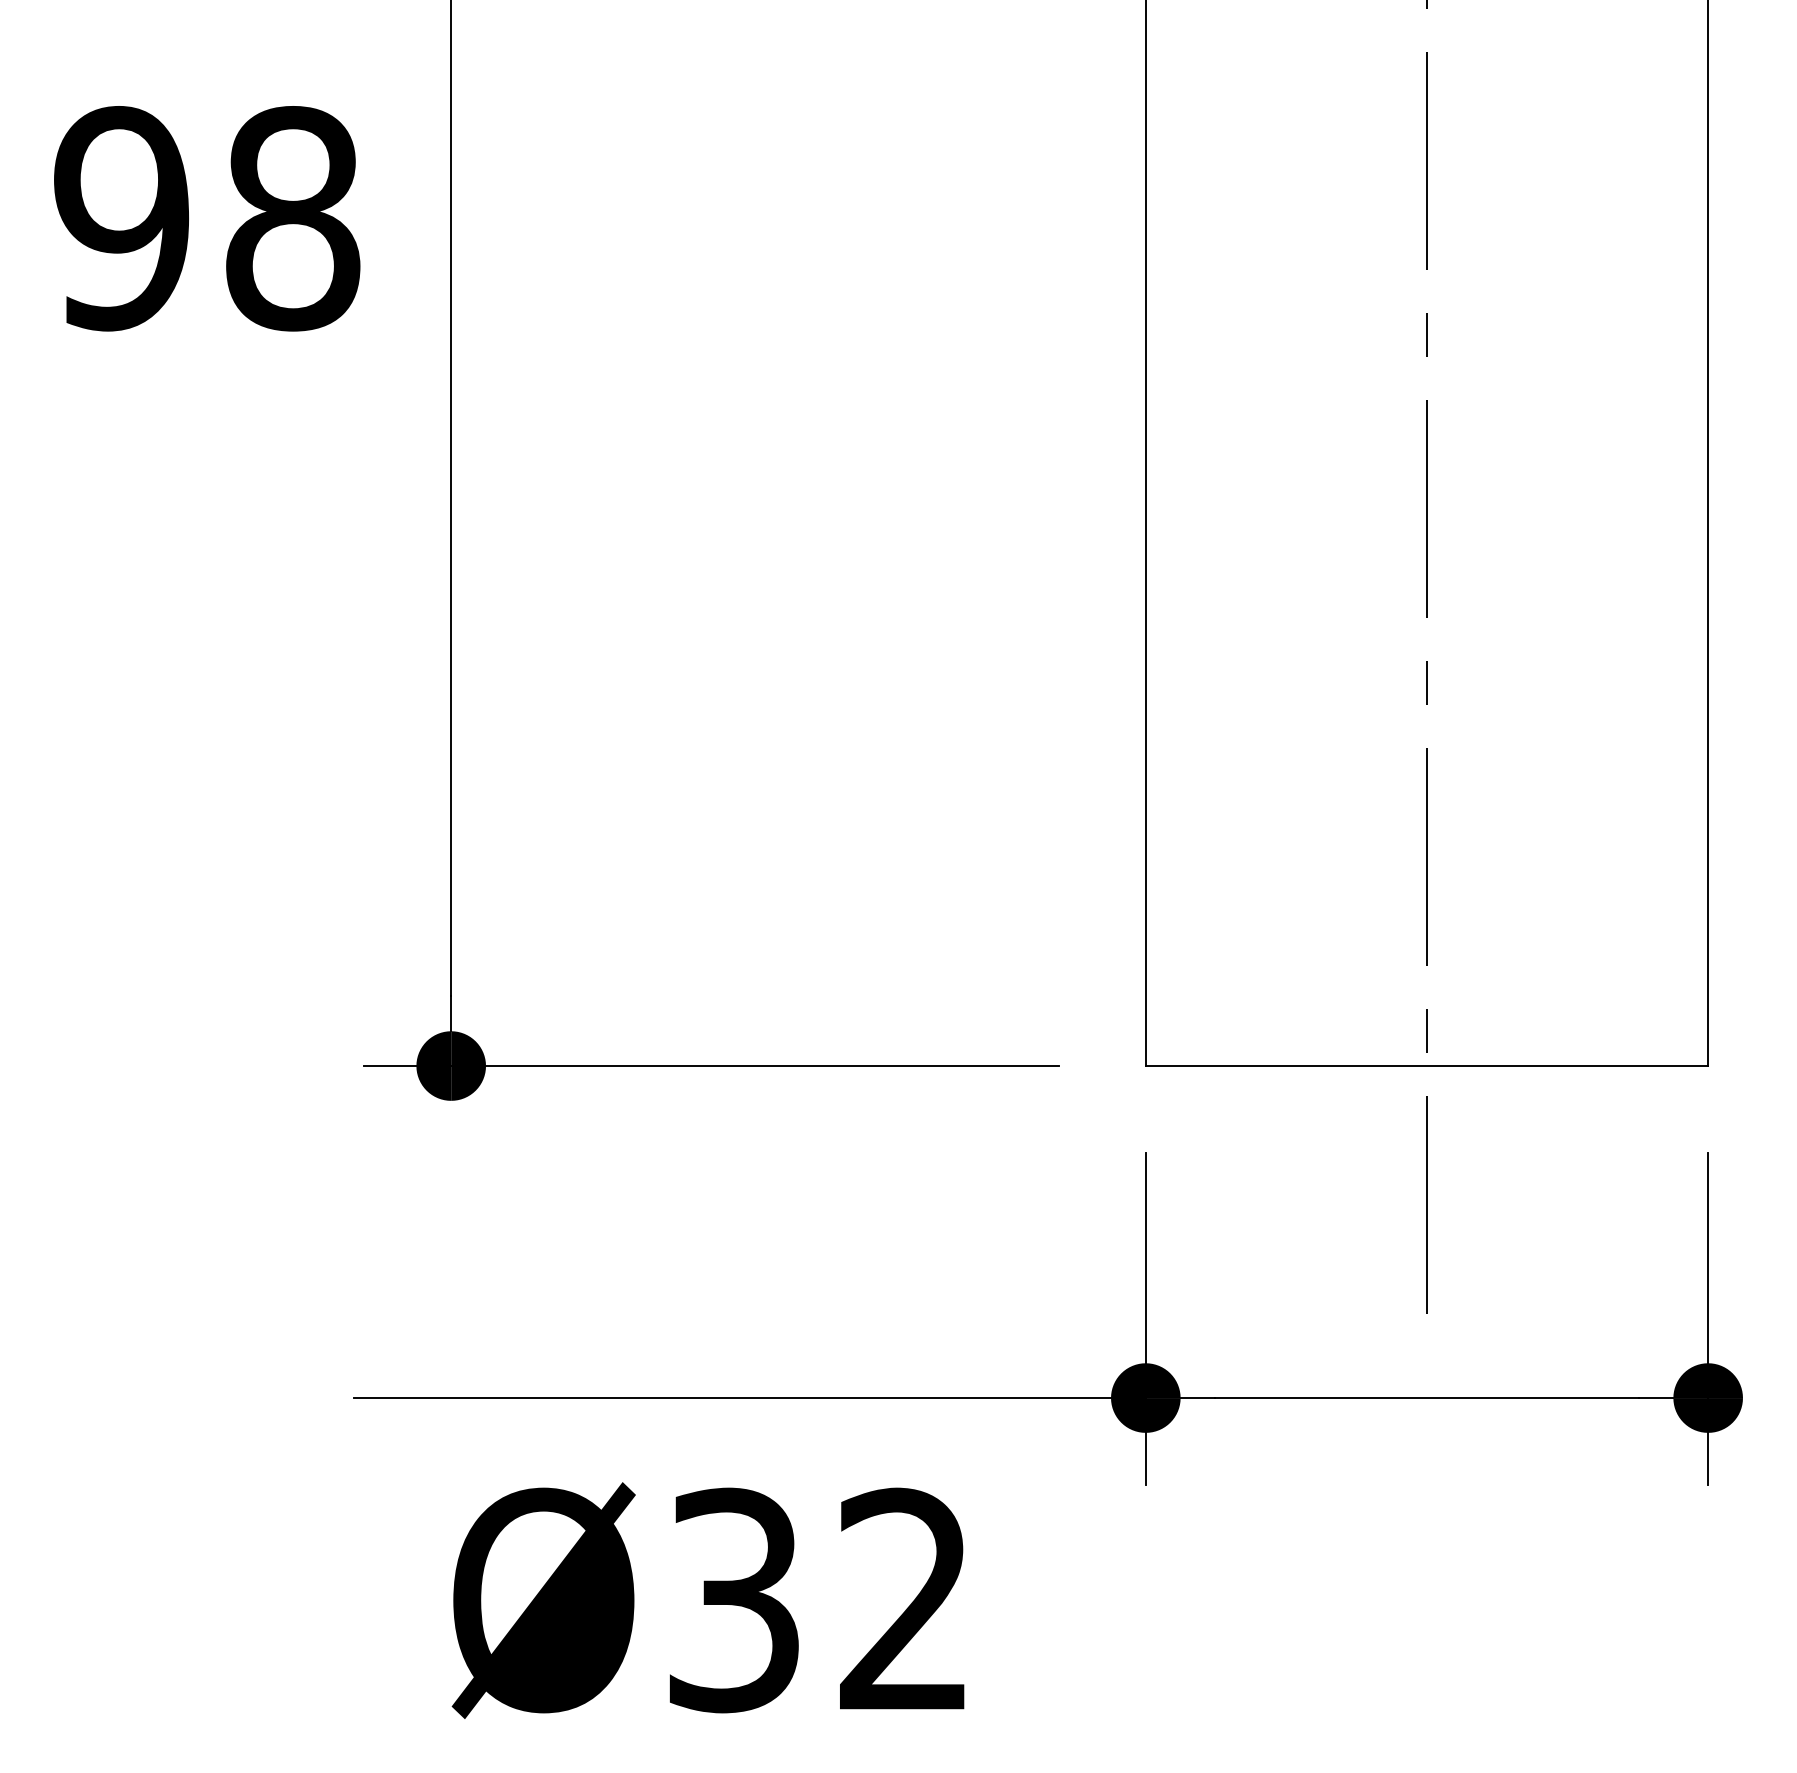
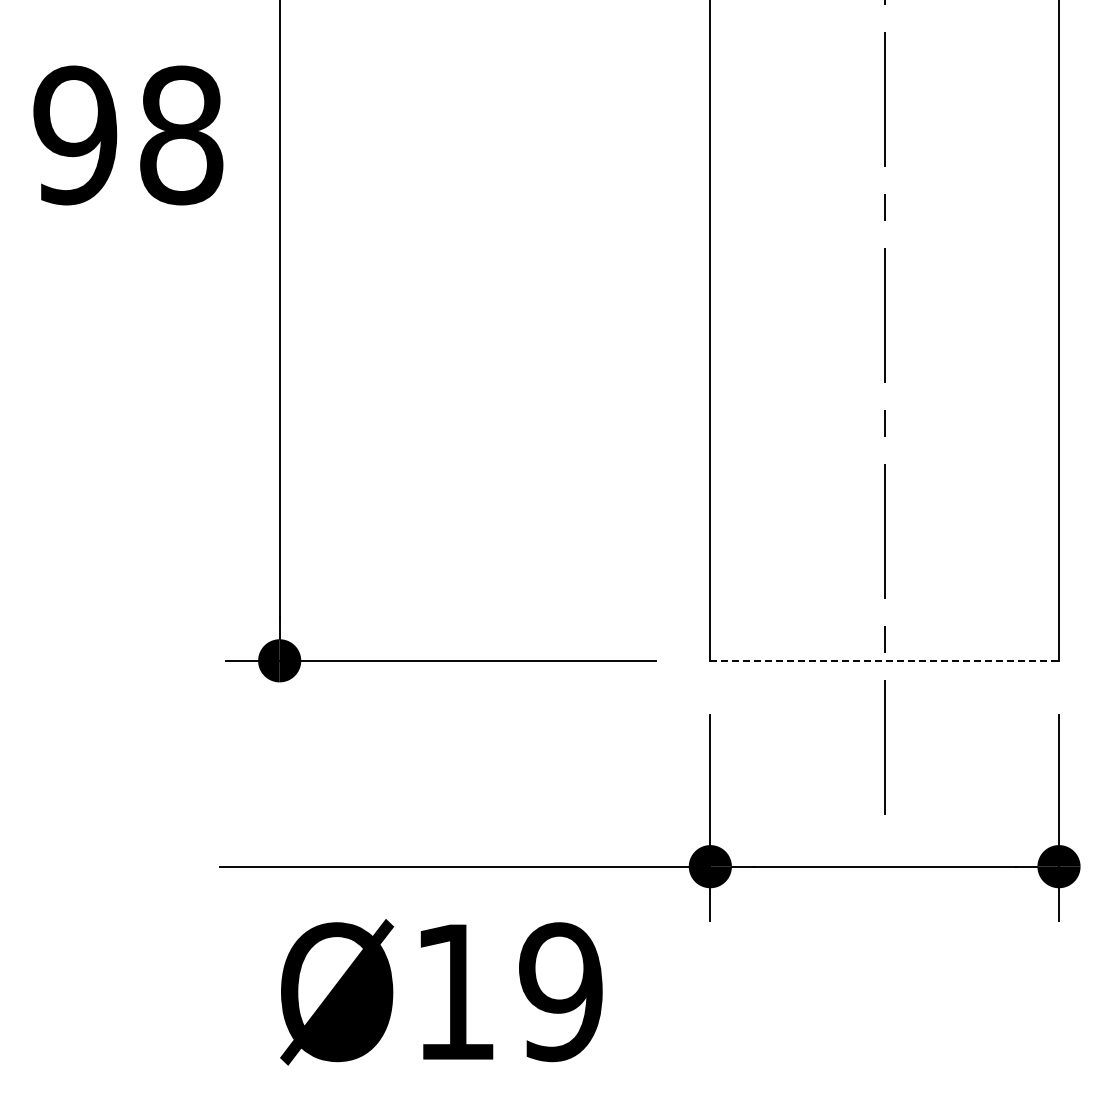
line: (1428, 1065) -> (885, 660), solid -> dashed
text: (820, 1601) -> (508, 992), Ø32 -> Ø19

